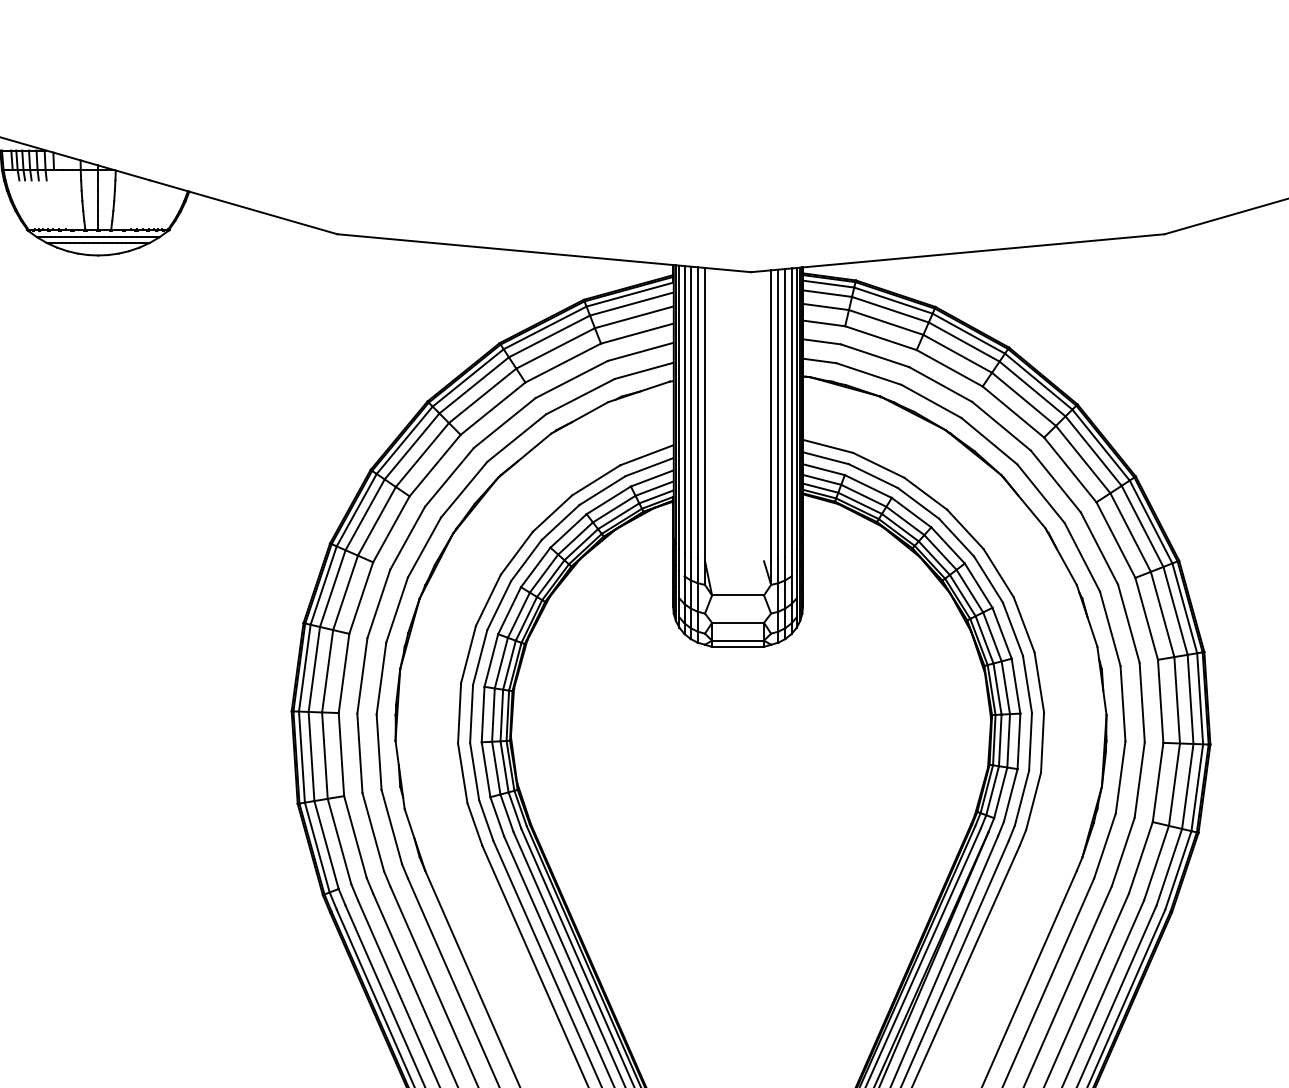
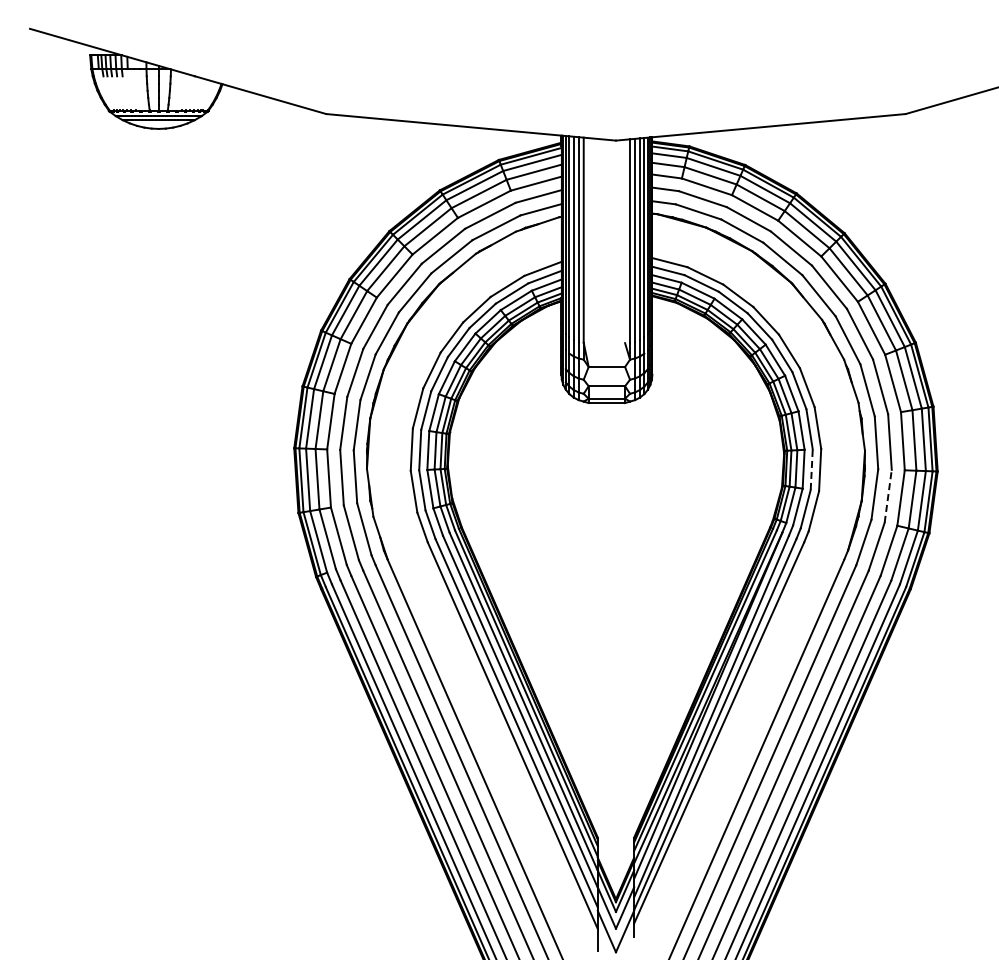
line: (1030, 741) -> (811, 469), solid -> dashed
line: (1140, 780) -> (888, 496), solid -> dashed

